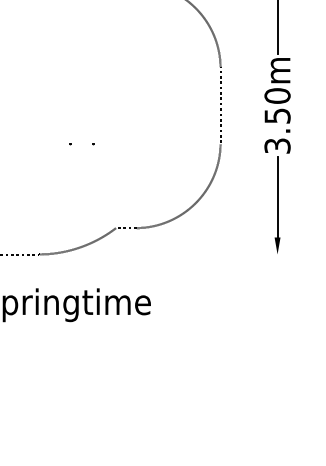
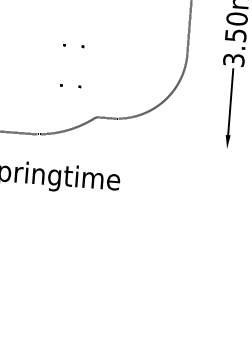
part: (71, 193) -> (61, 86), added

